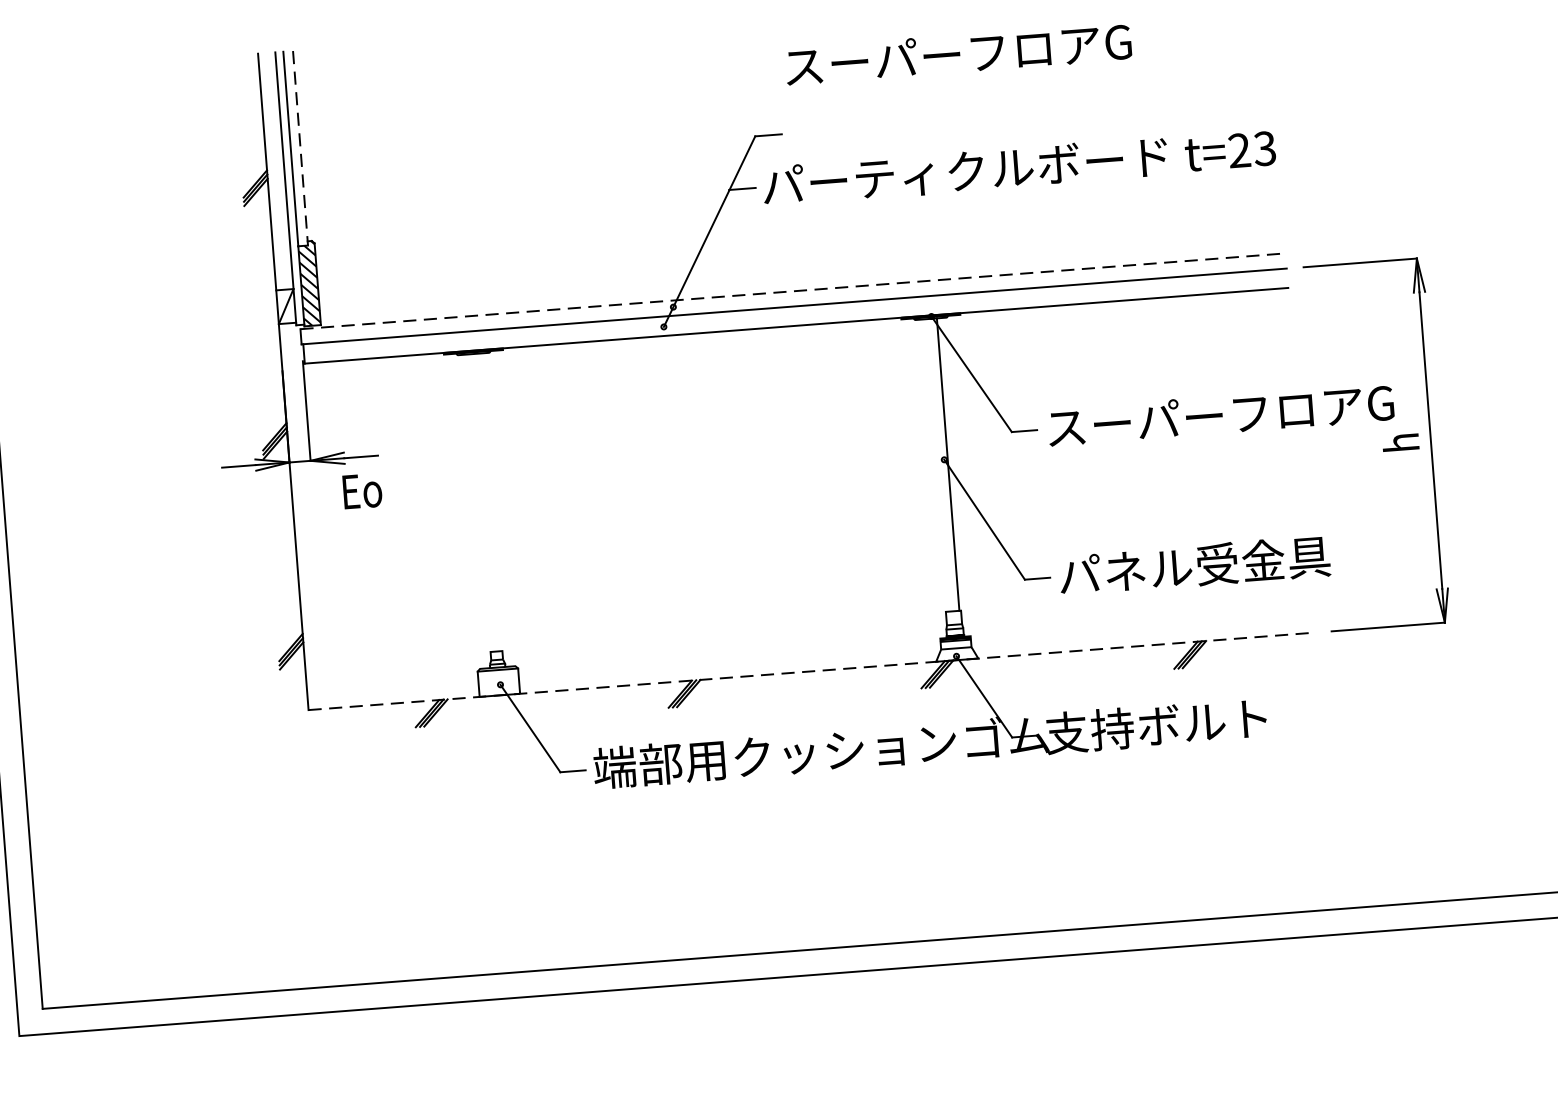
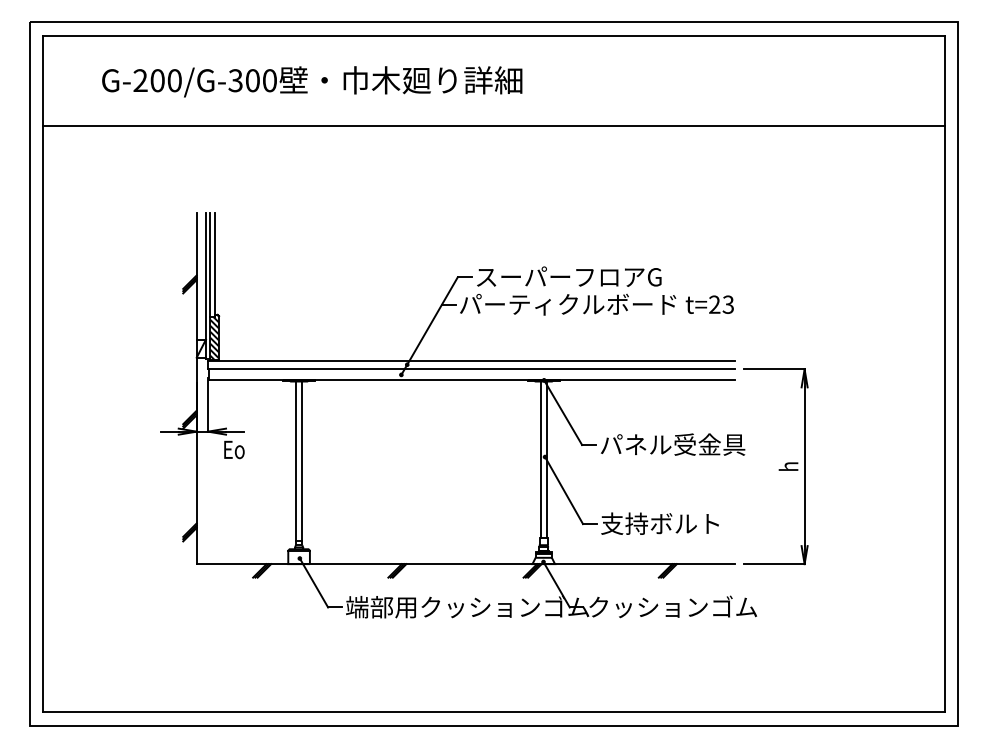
text: (958, 53) -> (569, 276), moved
line: (300, 149) -> (215, 265), dashed -> solid
line: (794, 291) -> (472, 361), dashed -> solid
text: (1219, 415) -> (693, 444), スーパーフロアG -> パネル受金具
line: (936, 465) -> (540, 459), added
line: (489, 501) -> (301, 460), added
line: (480, 502) -> (296, 460), added
text: (1193, 565) -> (673, 523), パネル受金具 -> 支持ボルト
line: (812, 671) -> (466, 564), dashed -> solid
text: (1203, 720) -> (672, 606), 支持ボルト -> クッションゴム

